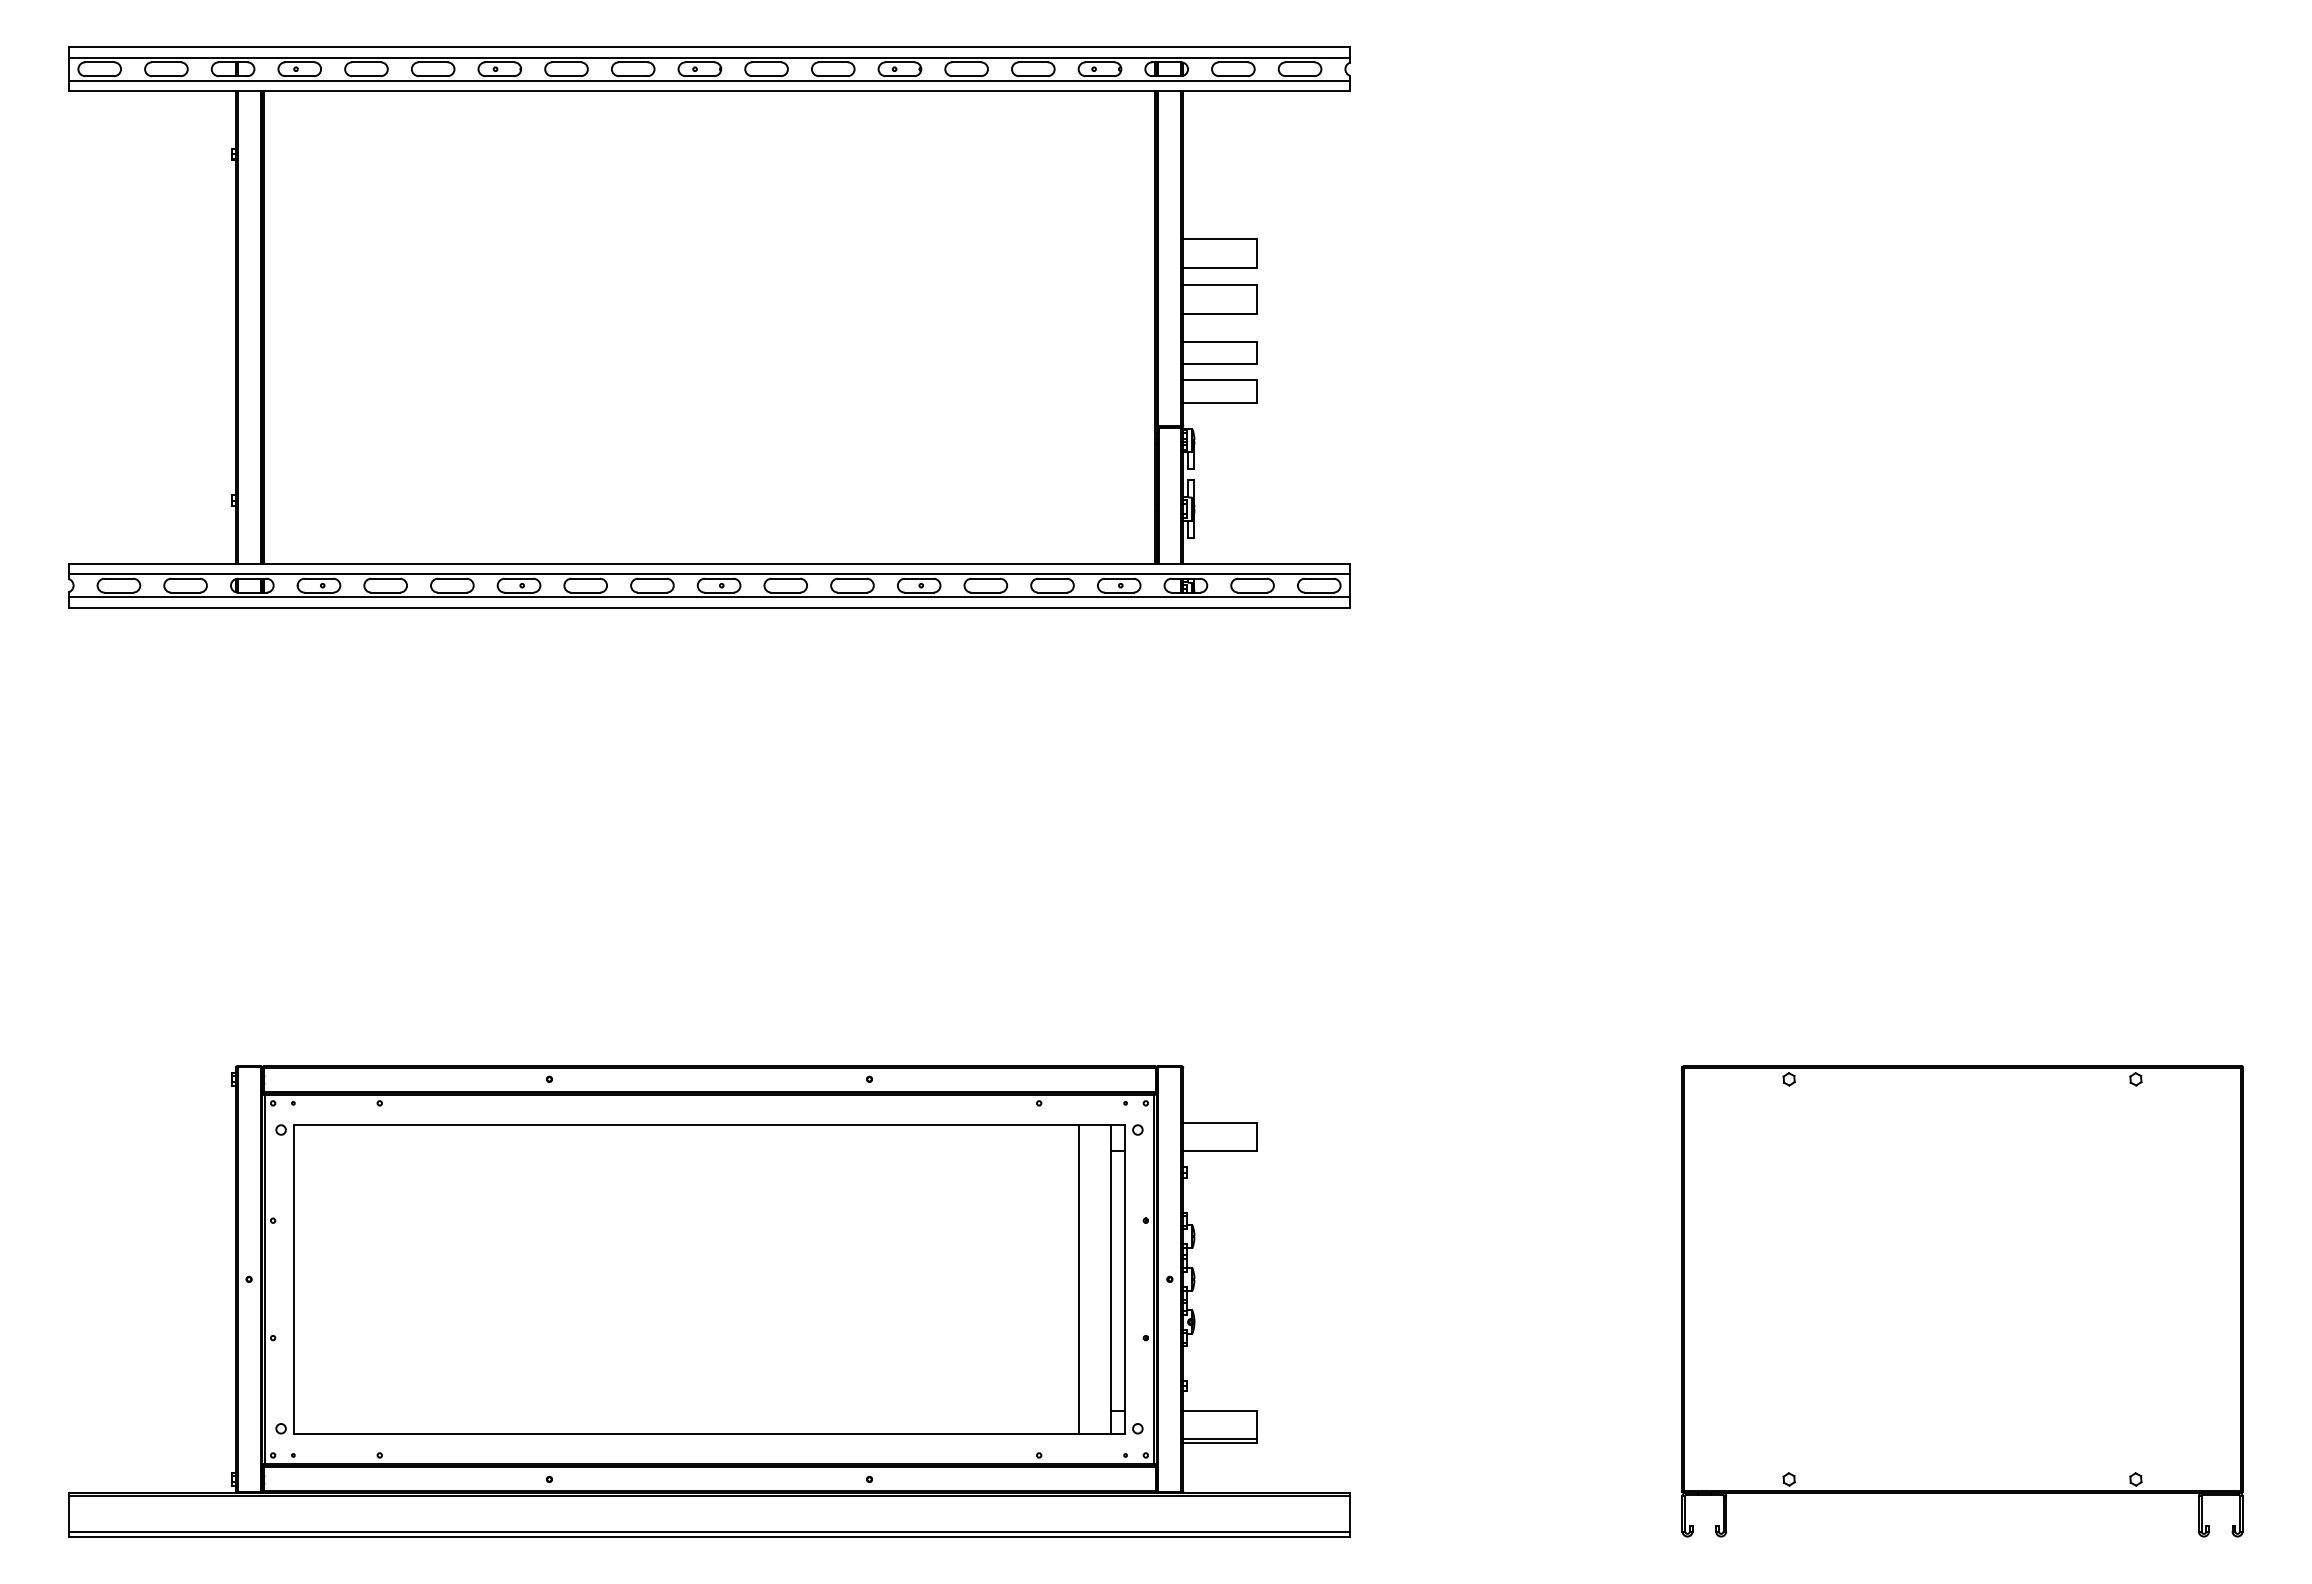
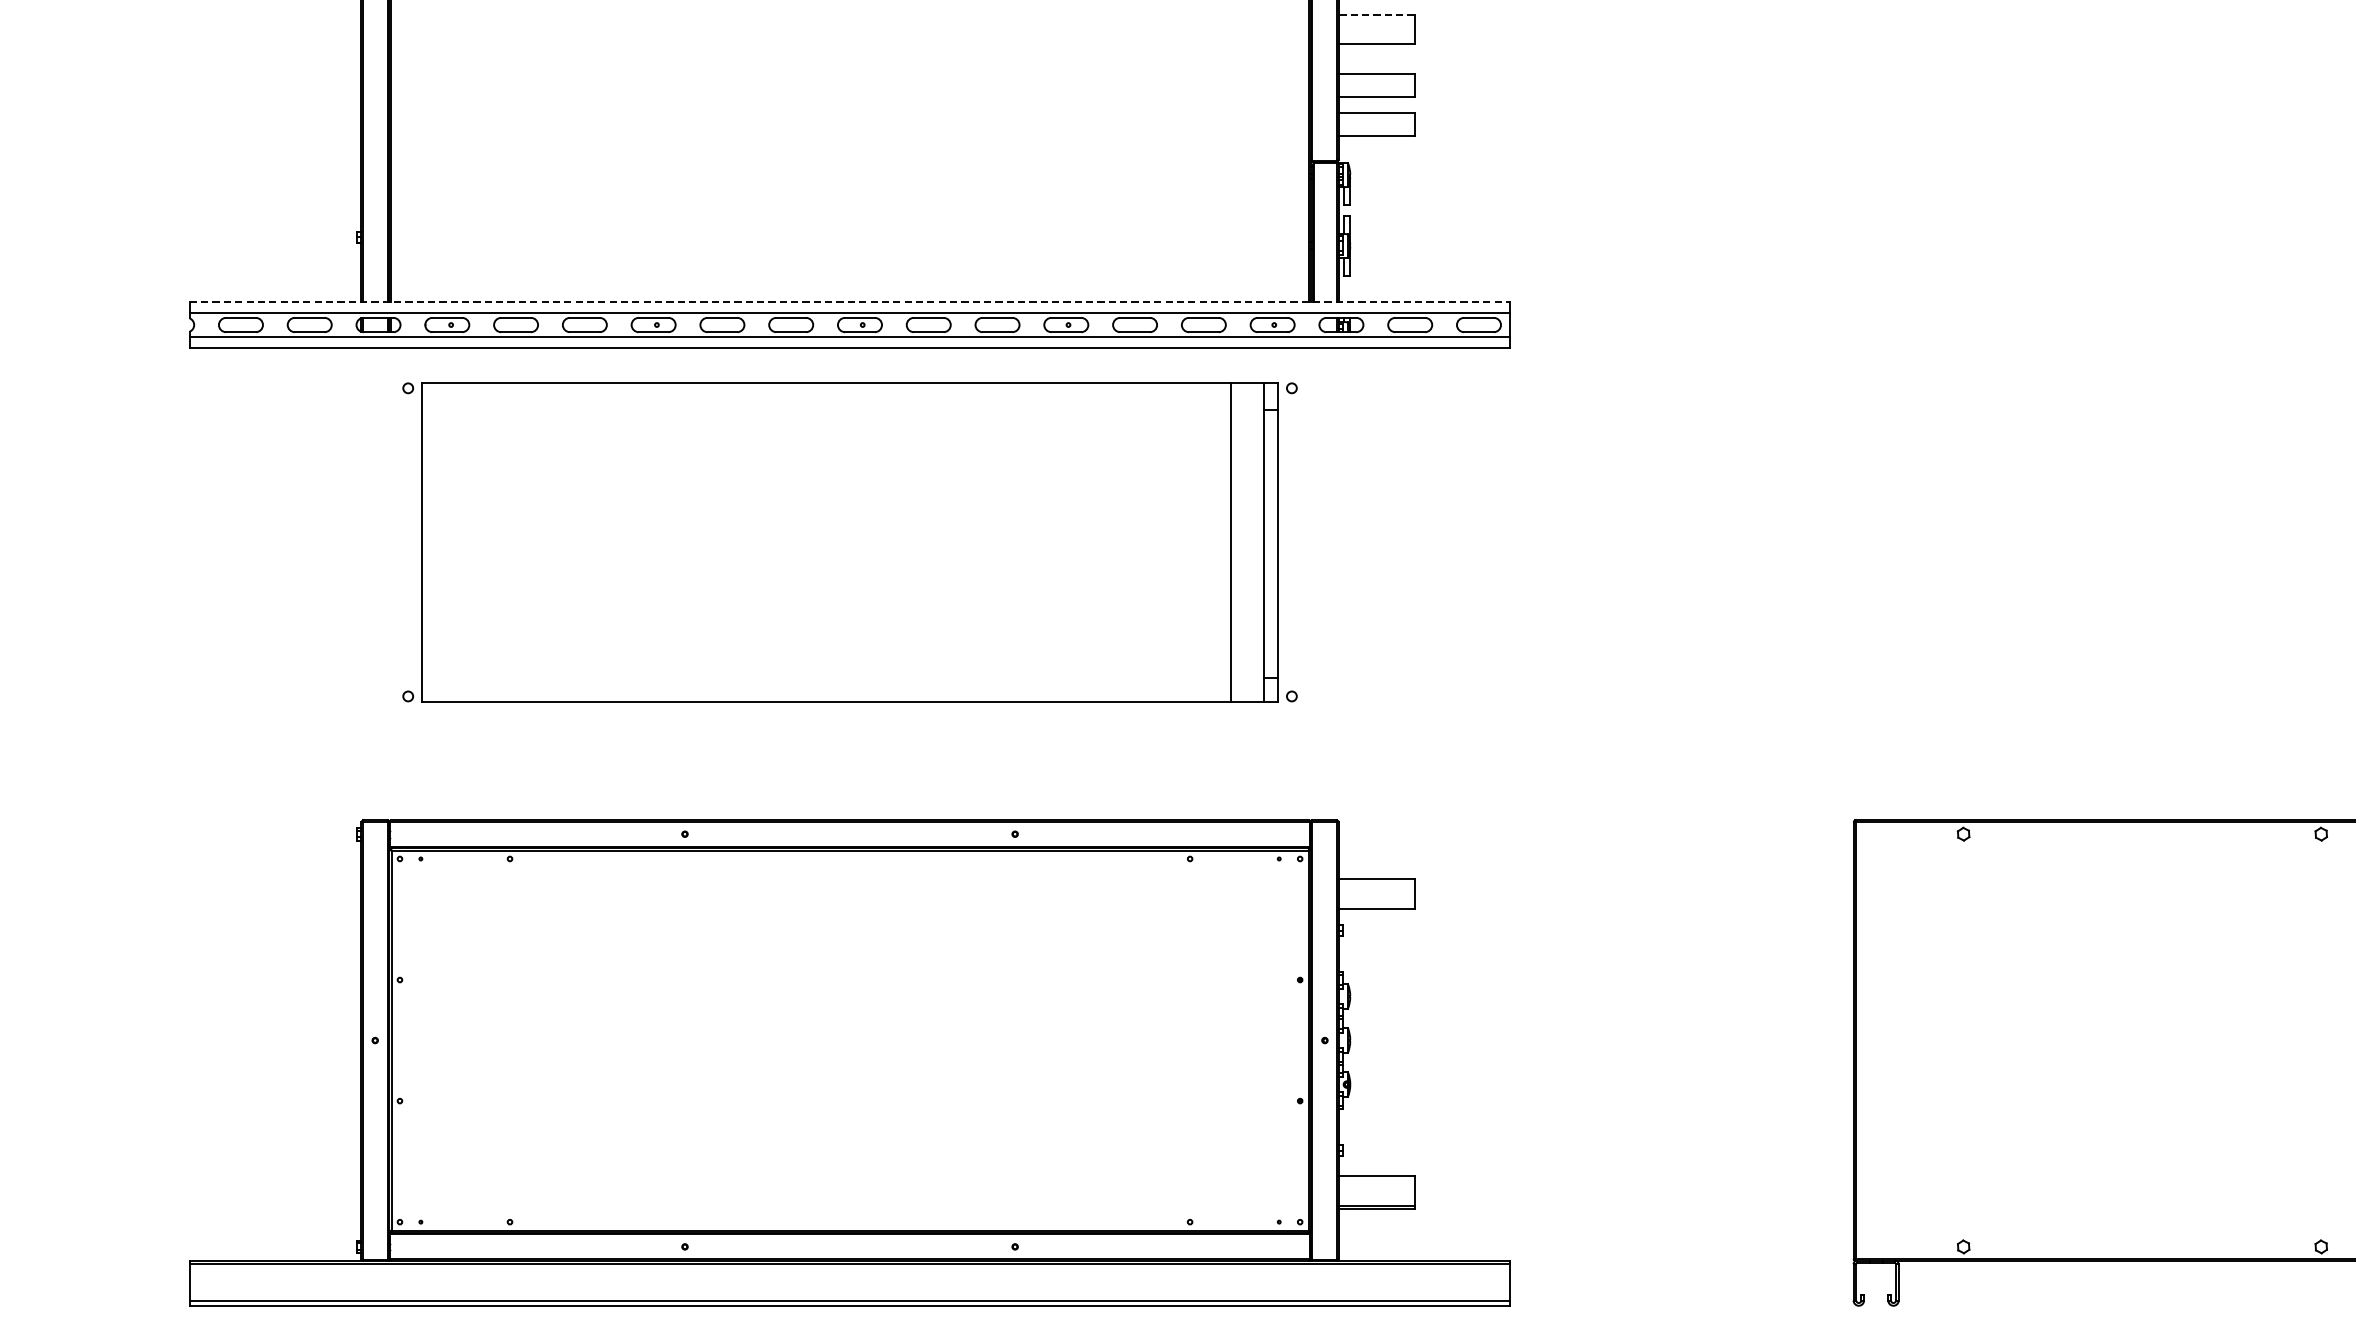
line: (1220, 284) -> (1377, 14), solid -> dashed
line: (710, 563) -> (851, 302), solid -> dashed
part: (709, 1279) -> (850, 542), moved

